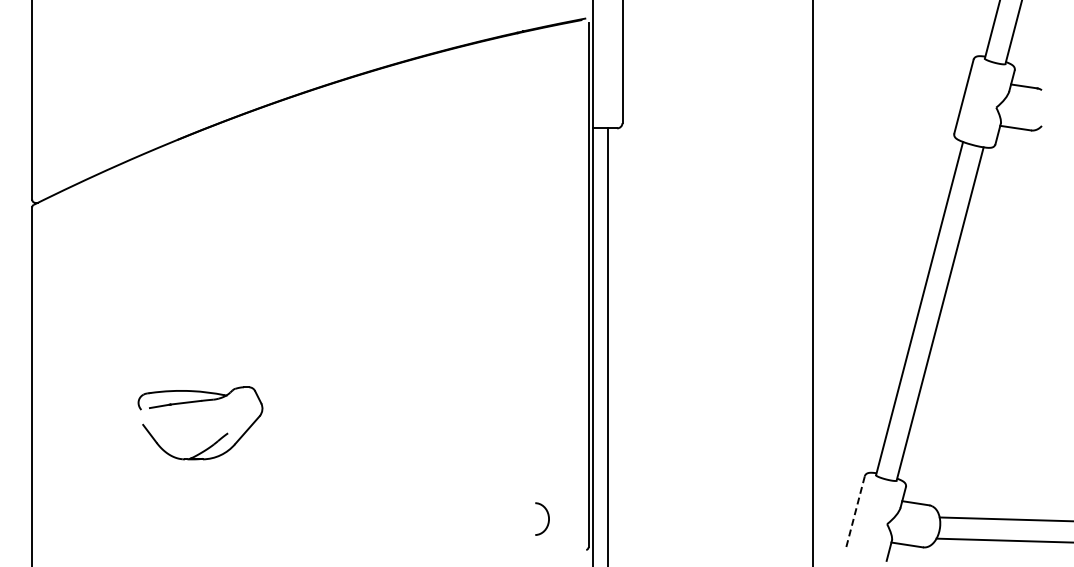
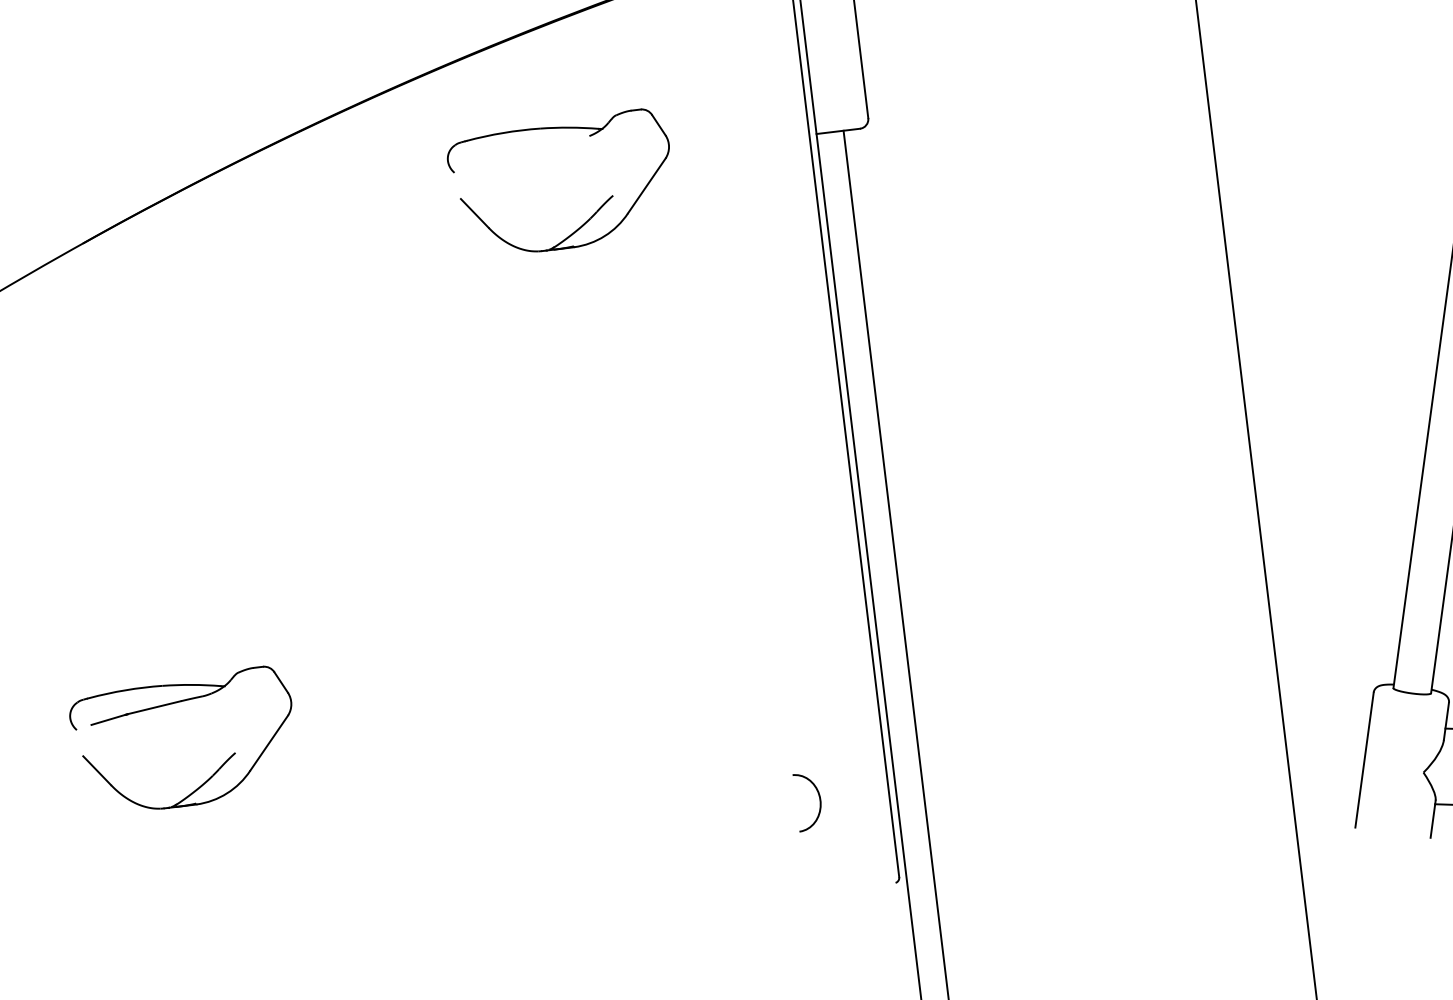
part: (461, 158) -> (590, 215), added
line: (855, 513) -> (1365, 760), dashed -> solid
curve: (547, 516) -> (817, 796), moved

